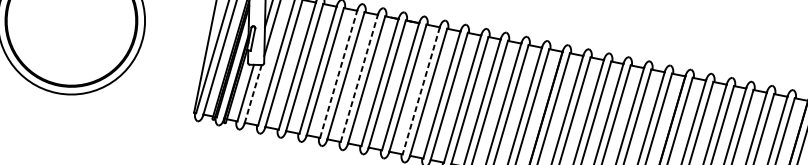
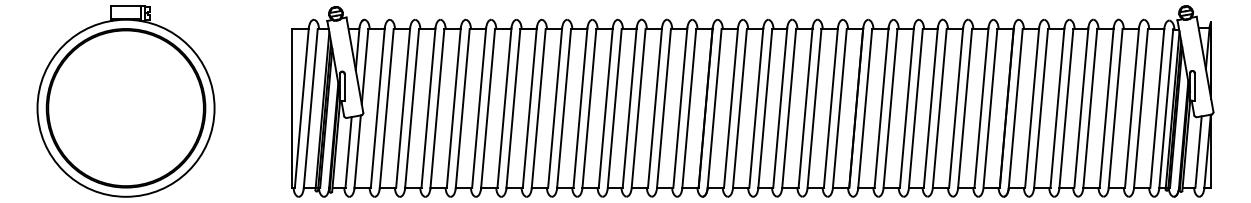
line: (338, 74) -> (453, 108), dashed -> solid
line: (359, 78) -> (479, 108), dashed -> solid
line: (421, 91) -> (555, 108), dashed -> solid
line: (252, 94) -> (357, 152), dashed -> solid

